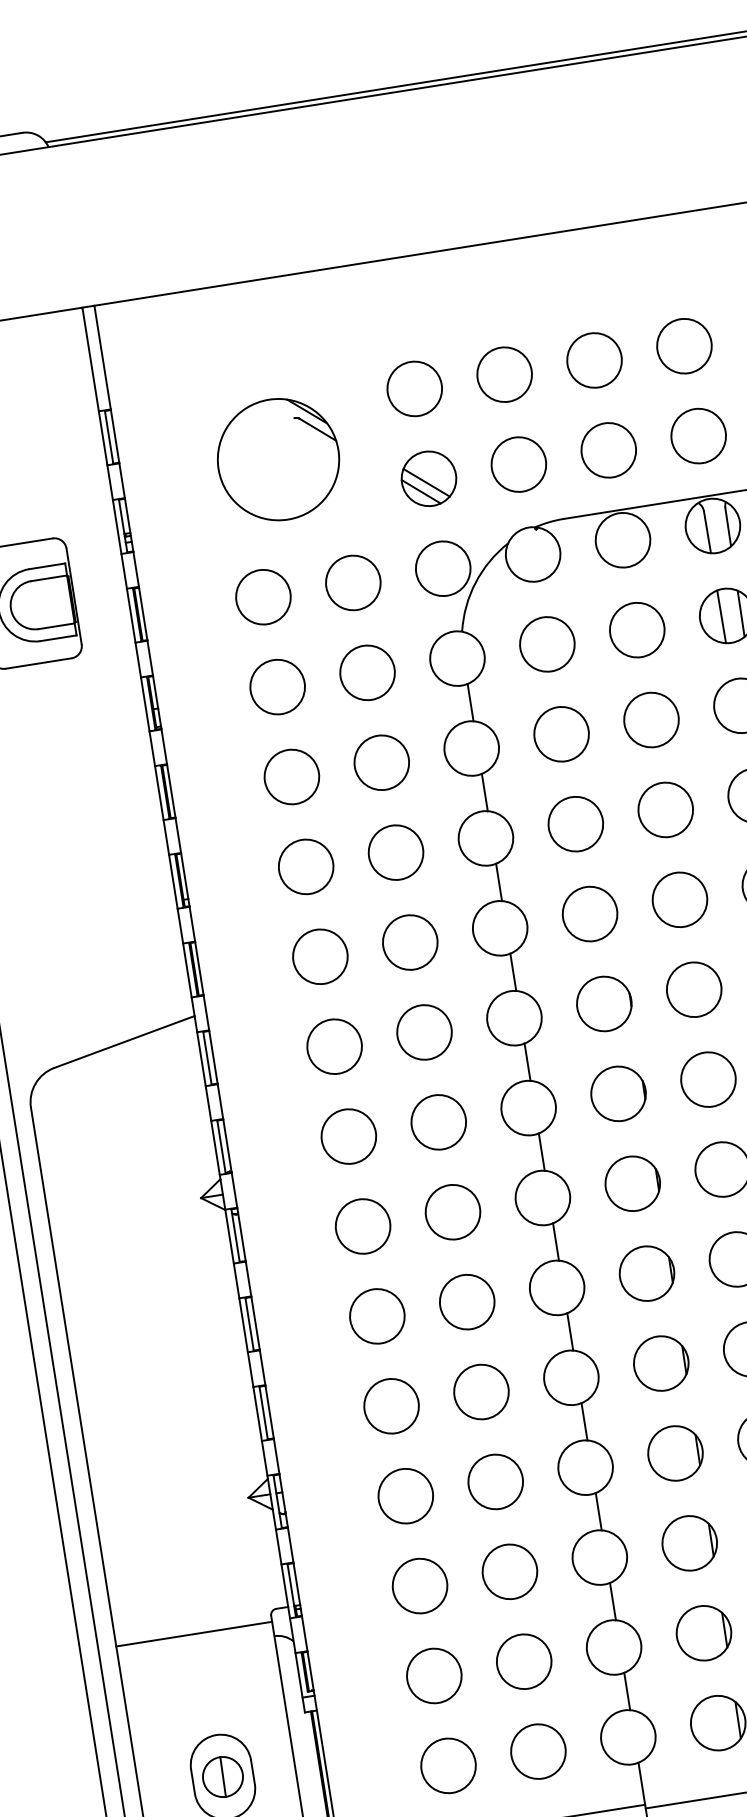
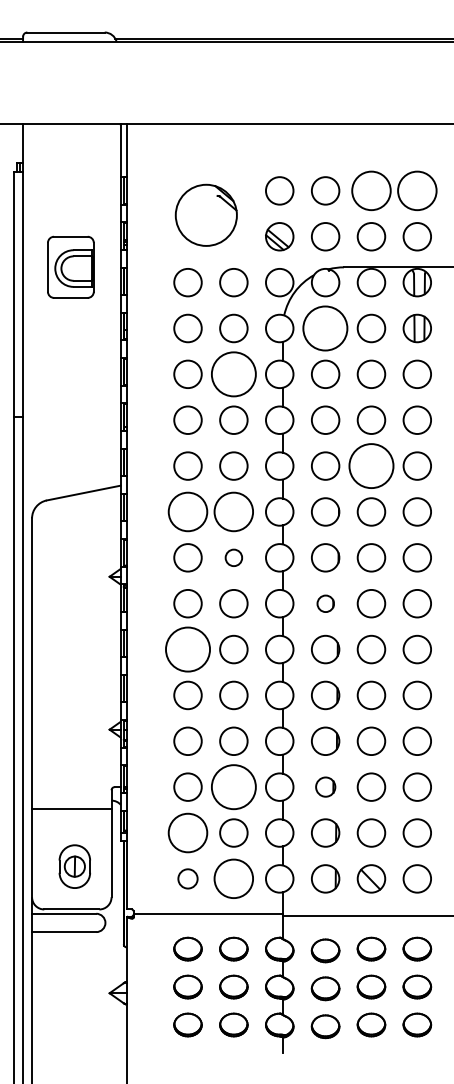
circle: (684, 345) -> (417, 190), size x1.4
circle: (594, 359) -> (371, 190), size x1.4
circle: (547, 644) -> (325, 328), size x1.6
circle: (381, 763) -> (233, 374), size x1.6
circle: (679, 898) -> (371, 465), size x1.6
circle: (423, 1031) -> (233, 511), size x1.4
circle: (333, 1045) -> (187, 511), size x1.4
circle: (437, 1121) -> (233, 557), size x0.6
circle: (632, 1183) -> (325, 603), size x0.6
circle: (376, 1316) -> (187, 649), size x1.6
part: (689, 1542) -> (325, 786), size x0.7
circle: (509, 1570) -> (233, 786), size x1.6
line: (193, 1634) -> (71, 809), moved
circle: (433, 1675) -> (187, 832), size x1.4
circle: (537, 1750) -> (233, 878), size x1.4
circle: (447, 1765) -> (187, 878), size x0.7

